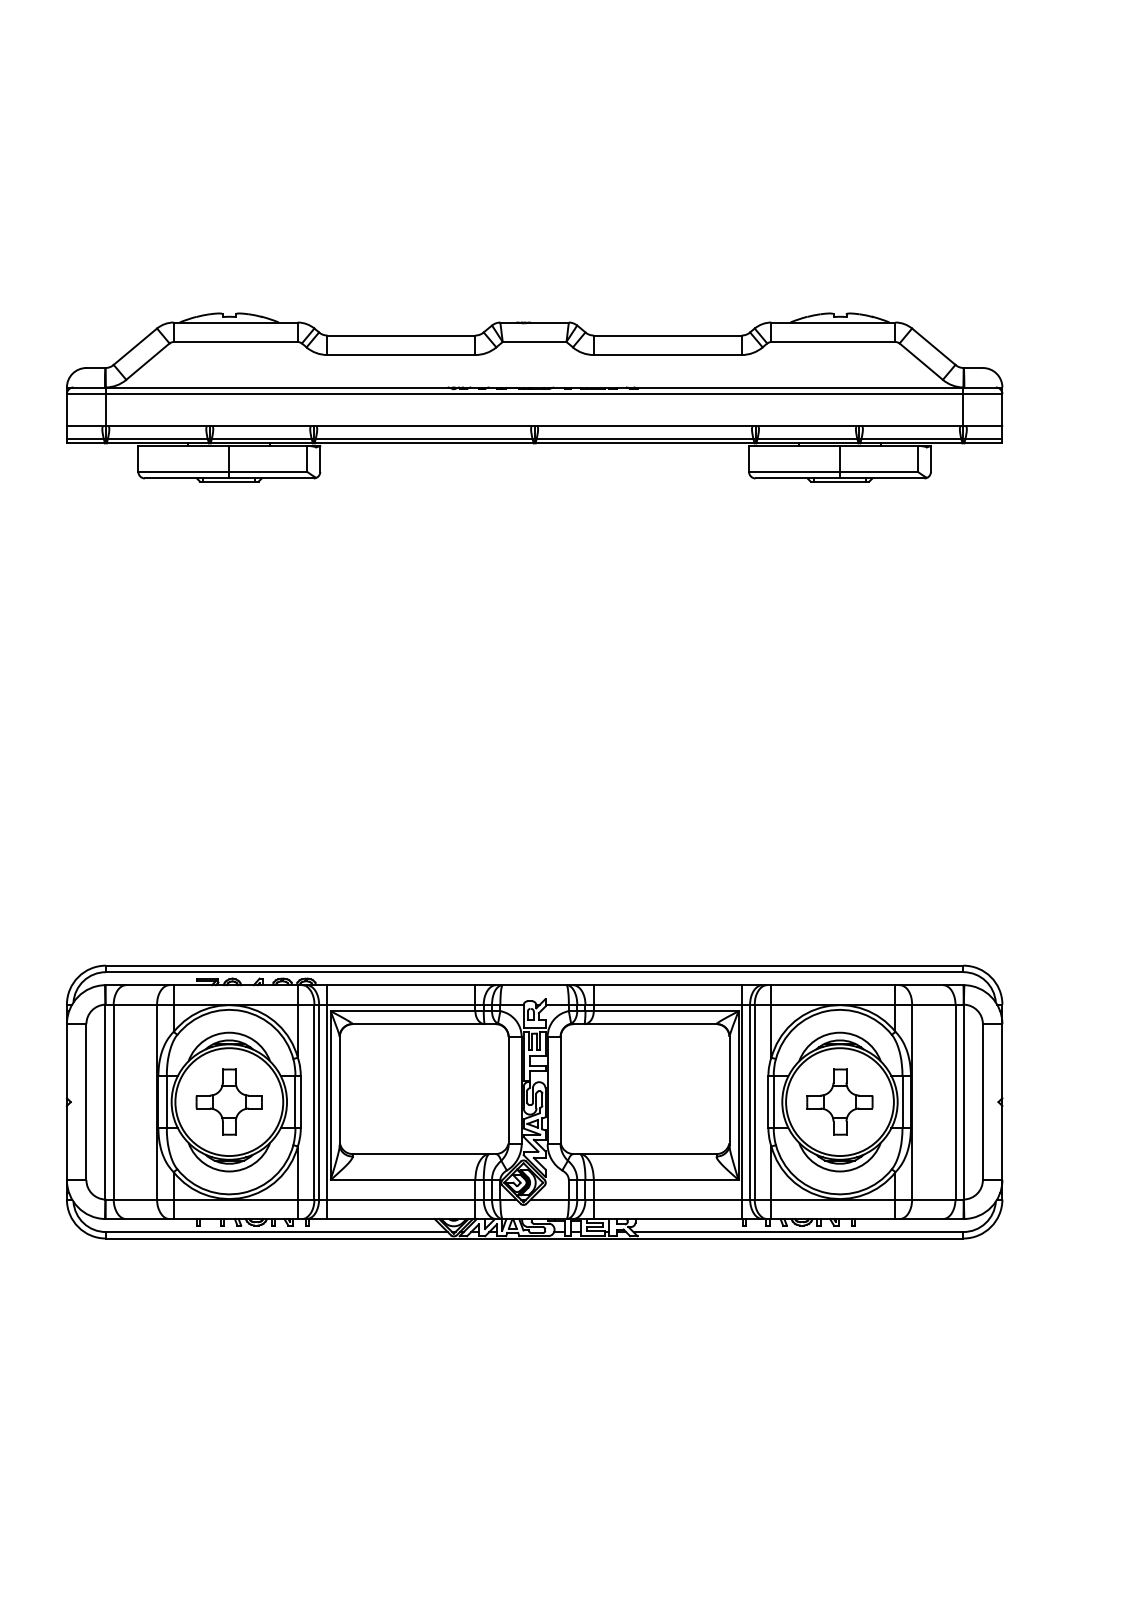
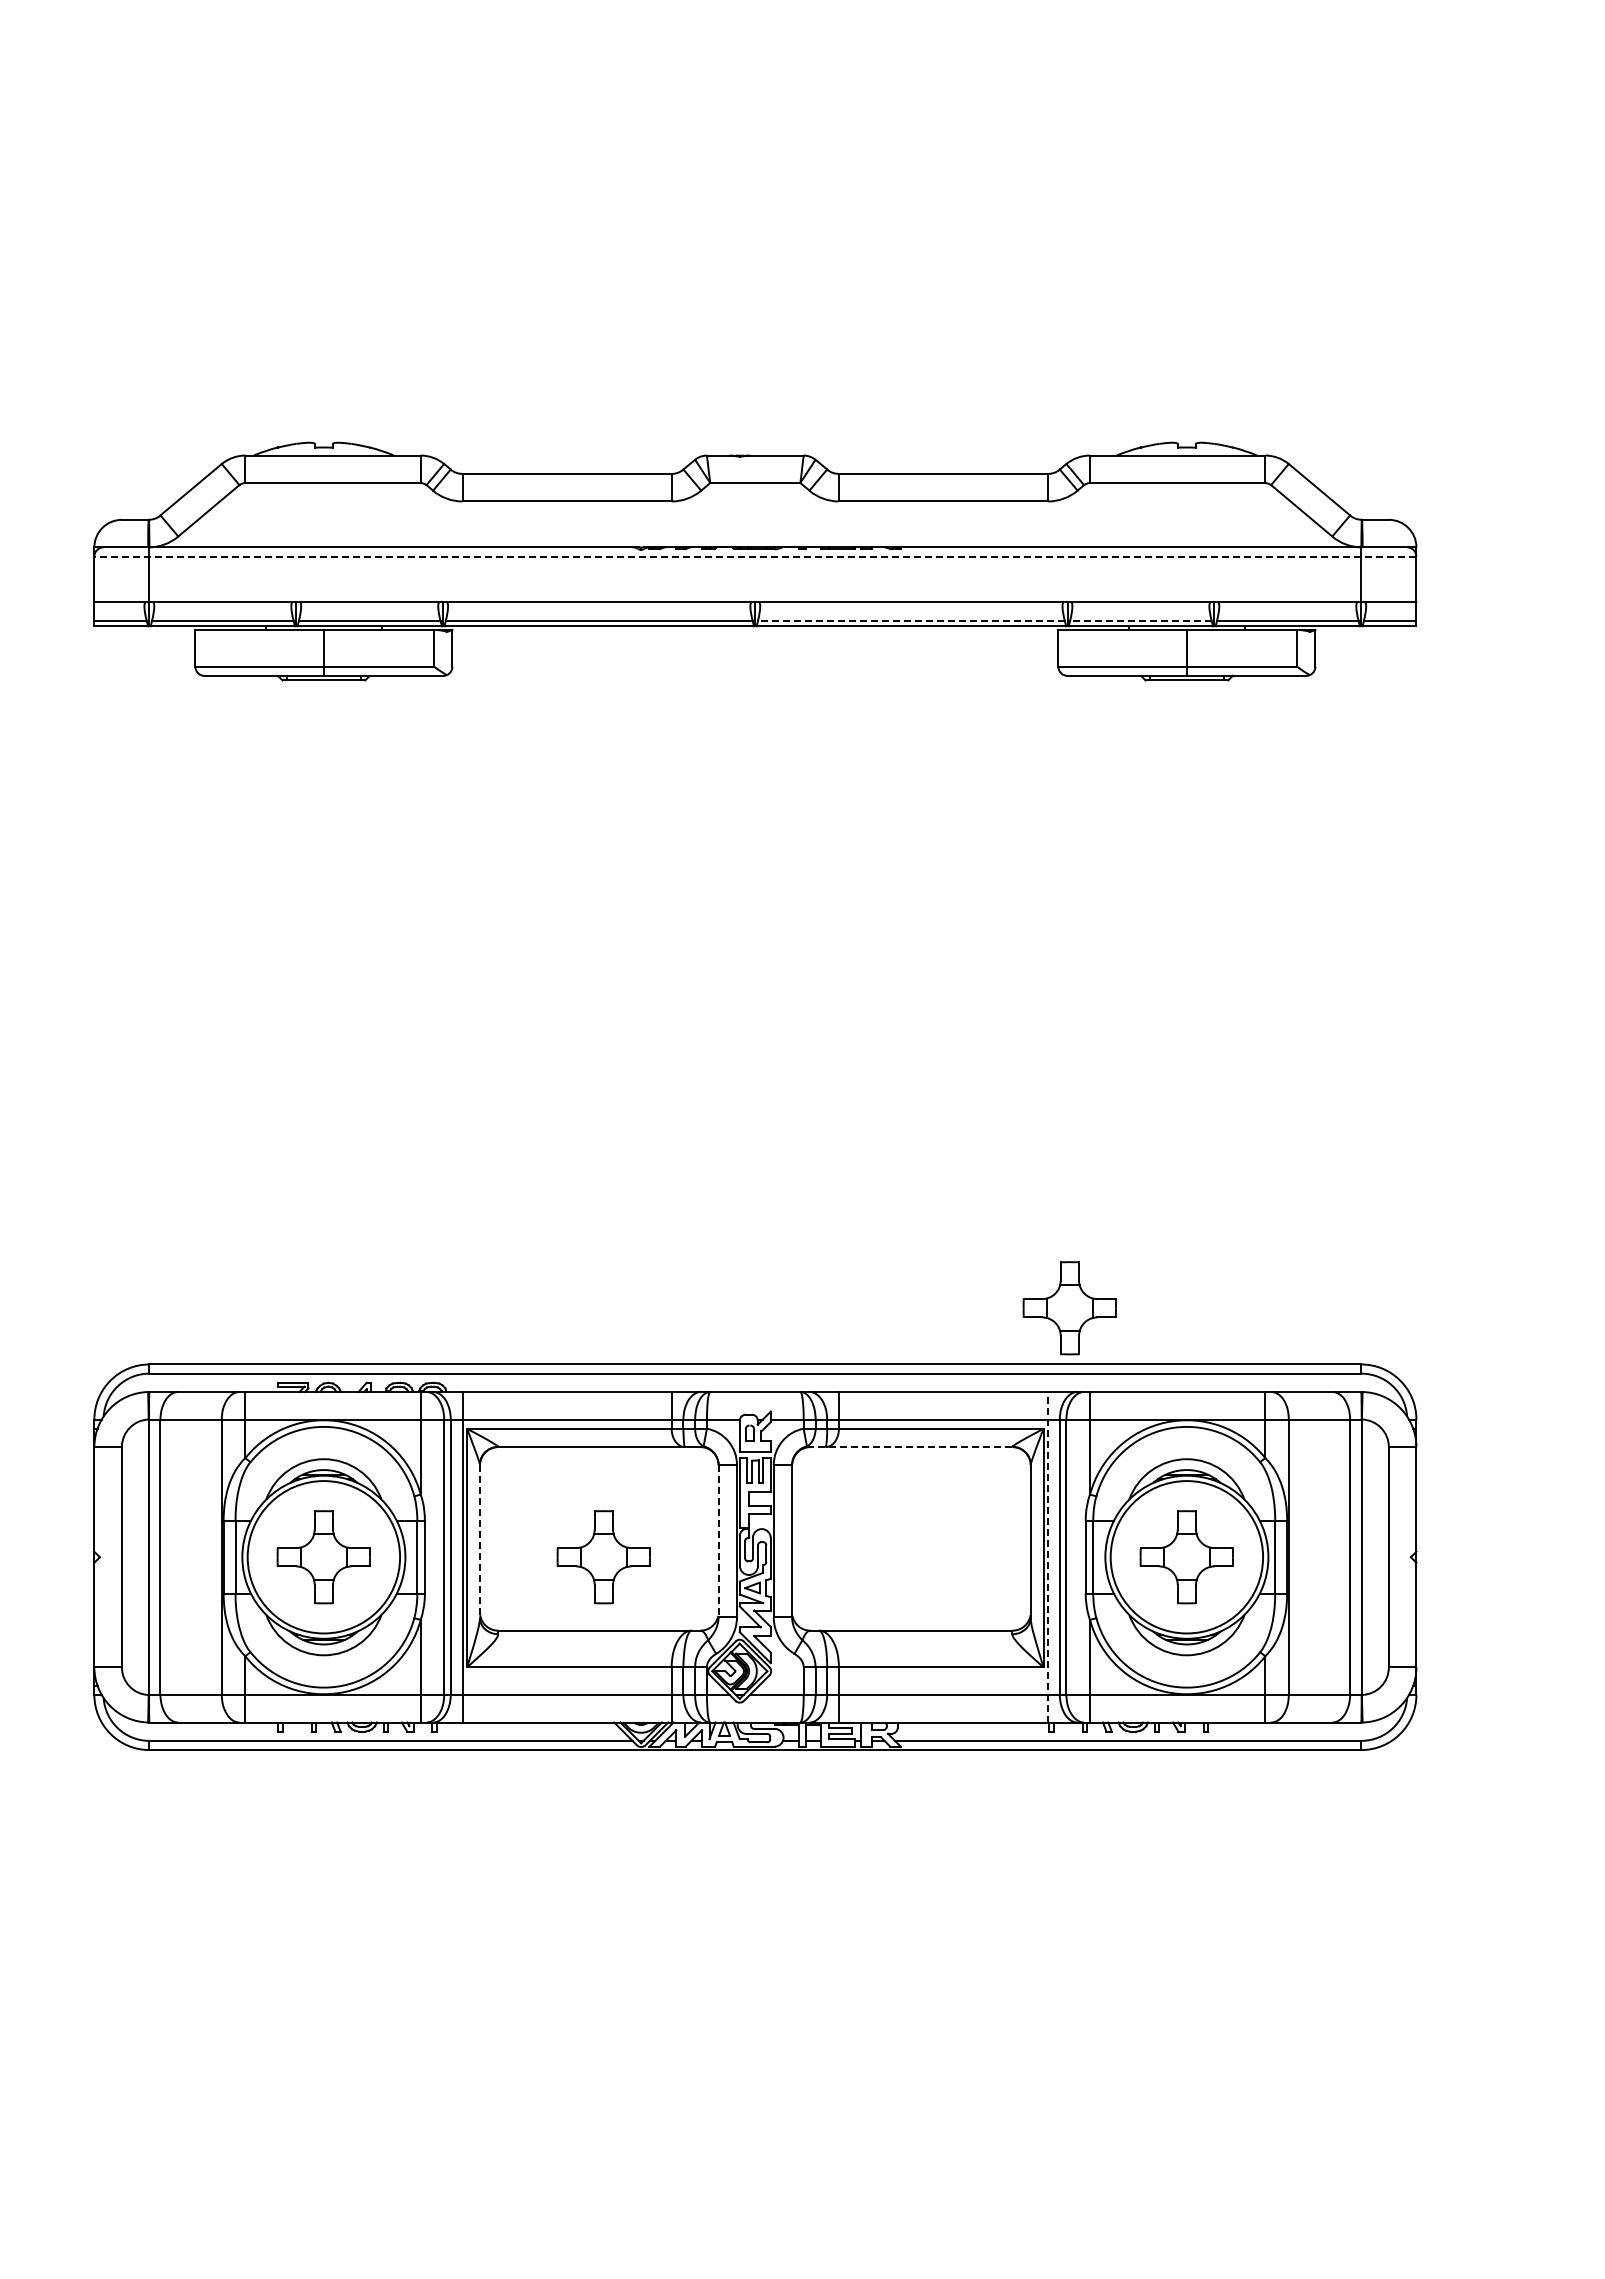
line: (534, 393) -> (754, 556), solid -> dashed
line: (644, 439) -> (910, 620), solid -> dashed
line: (807, 439) -> (1140, 620), solid -> dashed
part: (756, 926) -> (1069, 1308), added
line: (645, 1024) -> (911, 1447), solid -> dashed
line: (339, 1090) -> (479, 1541), solid -> dashed
line: (508, 1090) -> (718, 1541), solid -> dashed
line: (742, 1101) -> (1048, 1556), solid -> dashed
part: (427, 1102) -> (603, 1557), added

